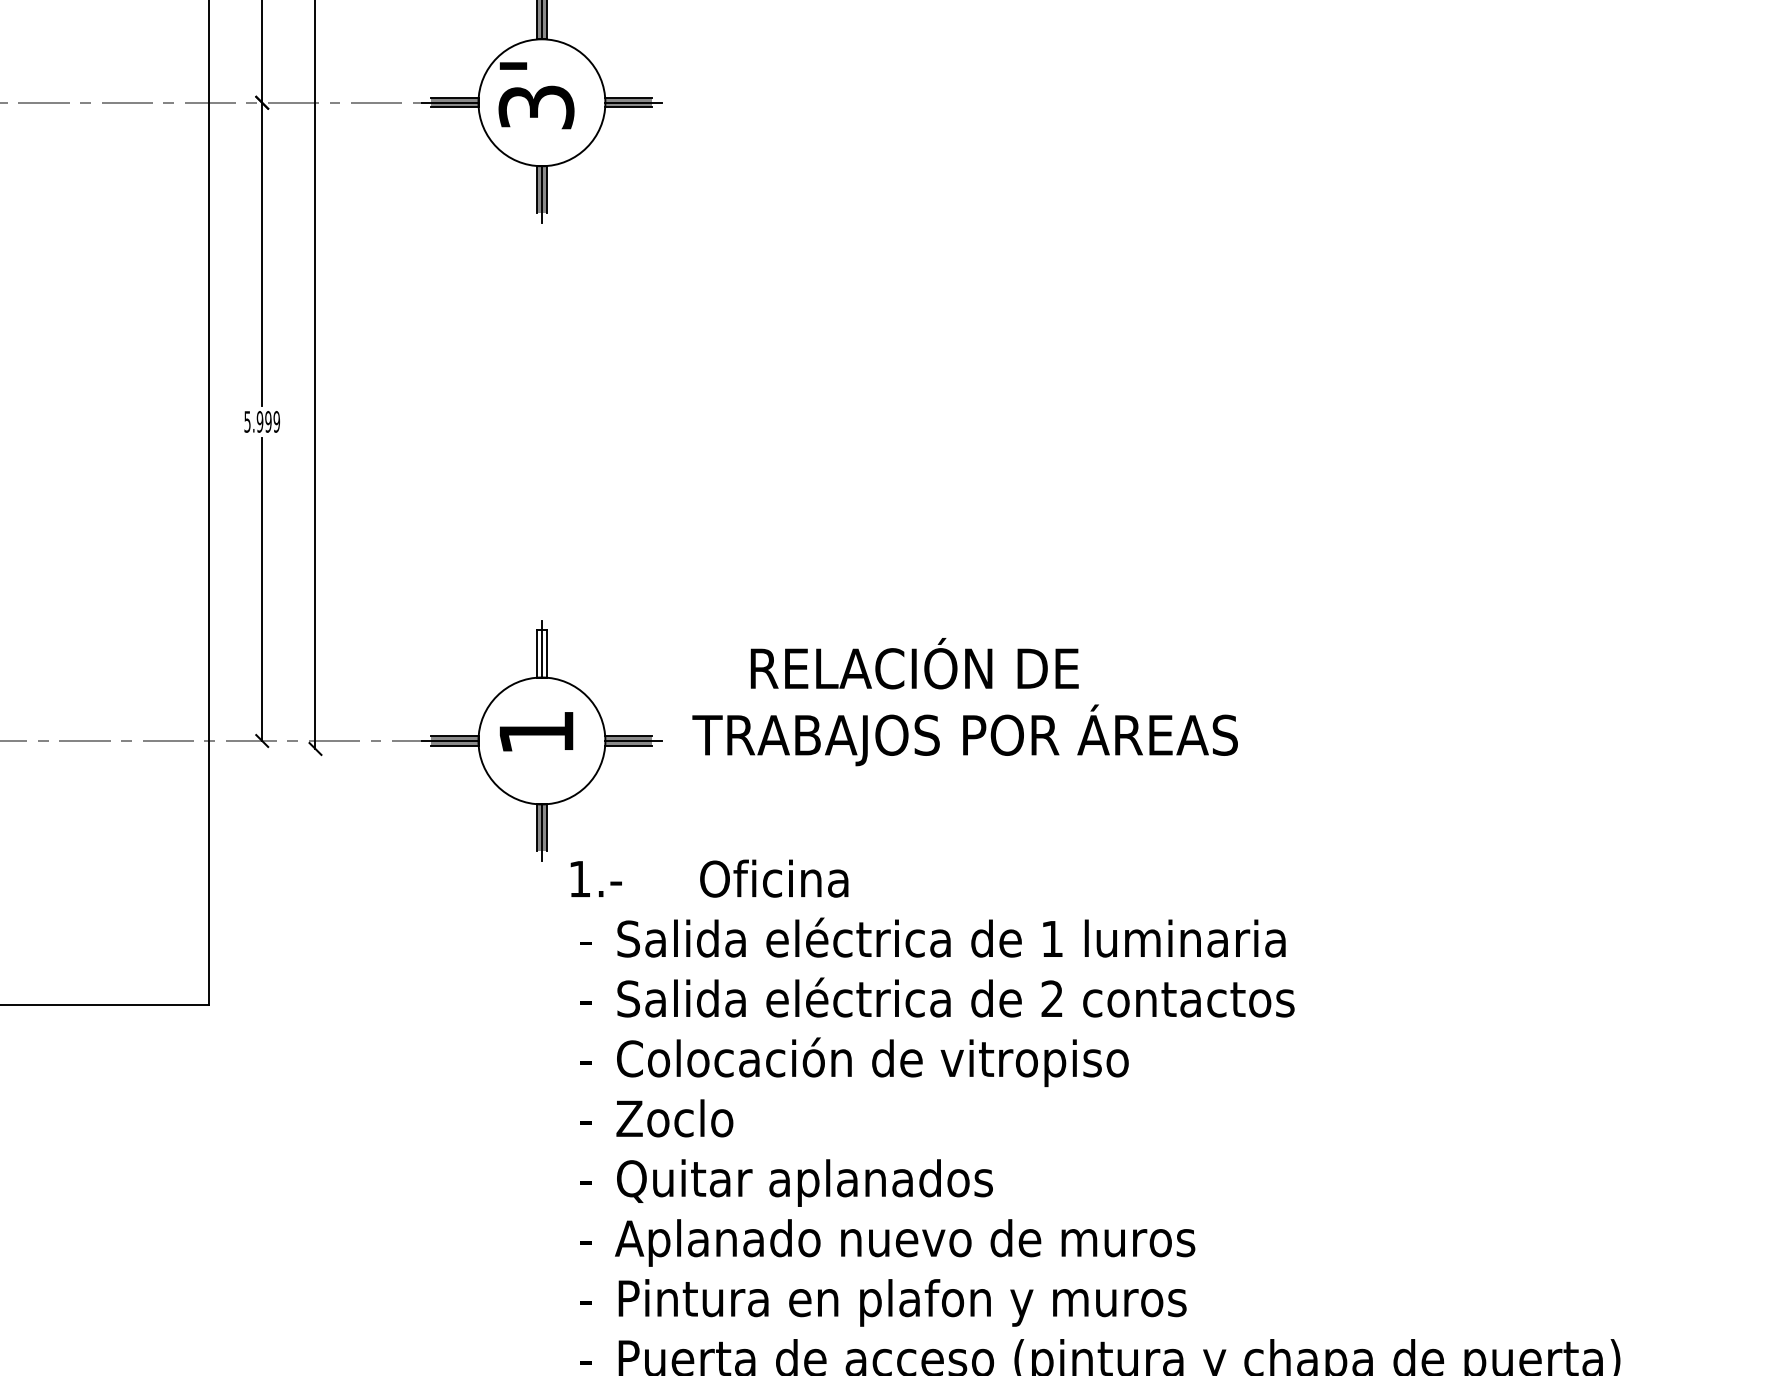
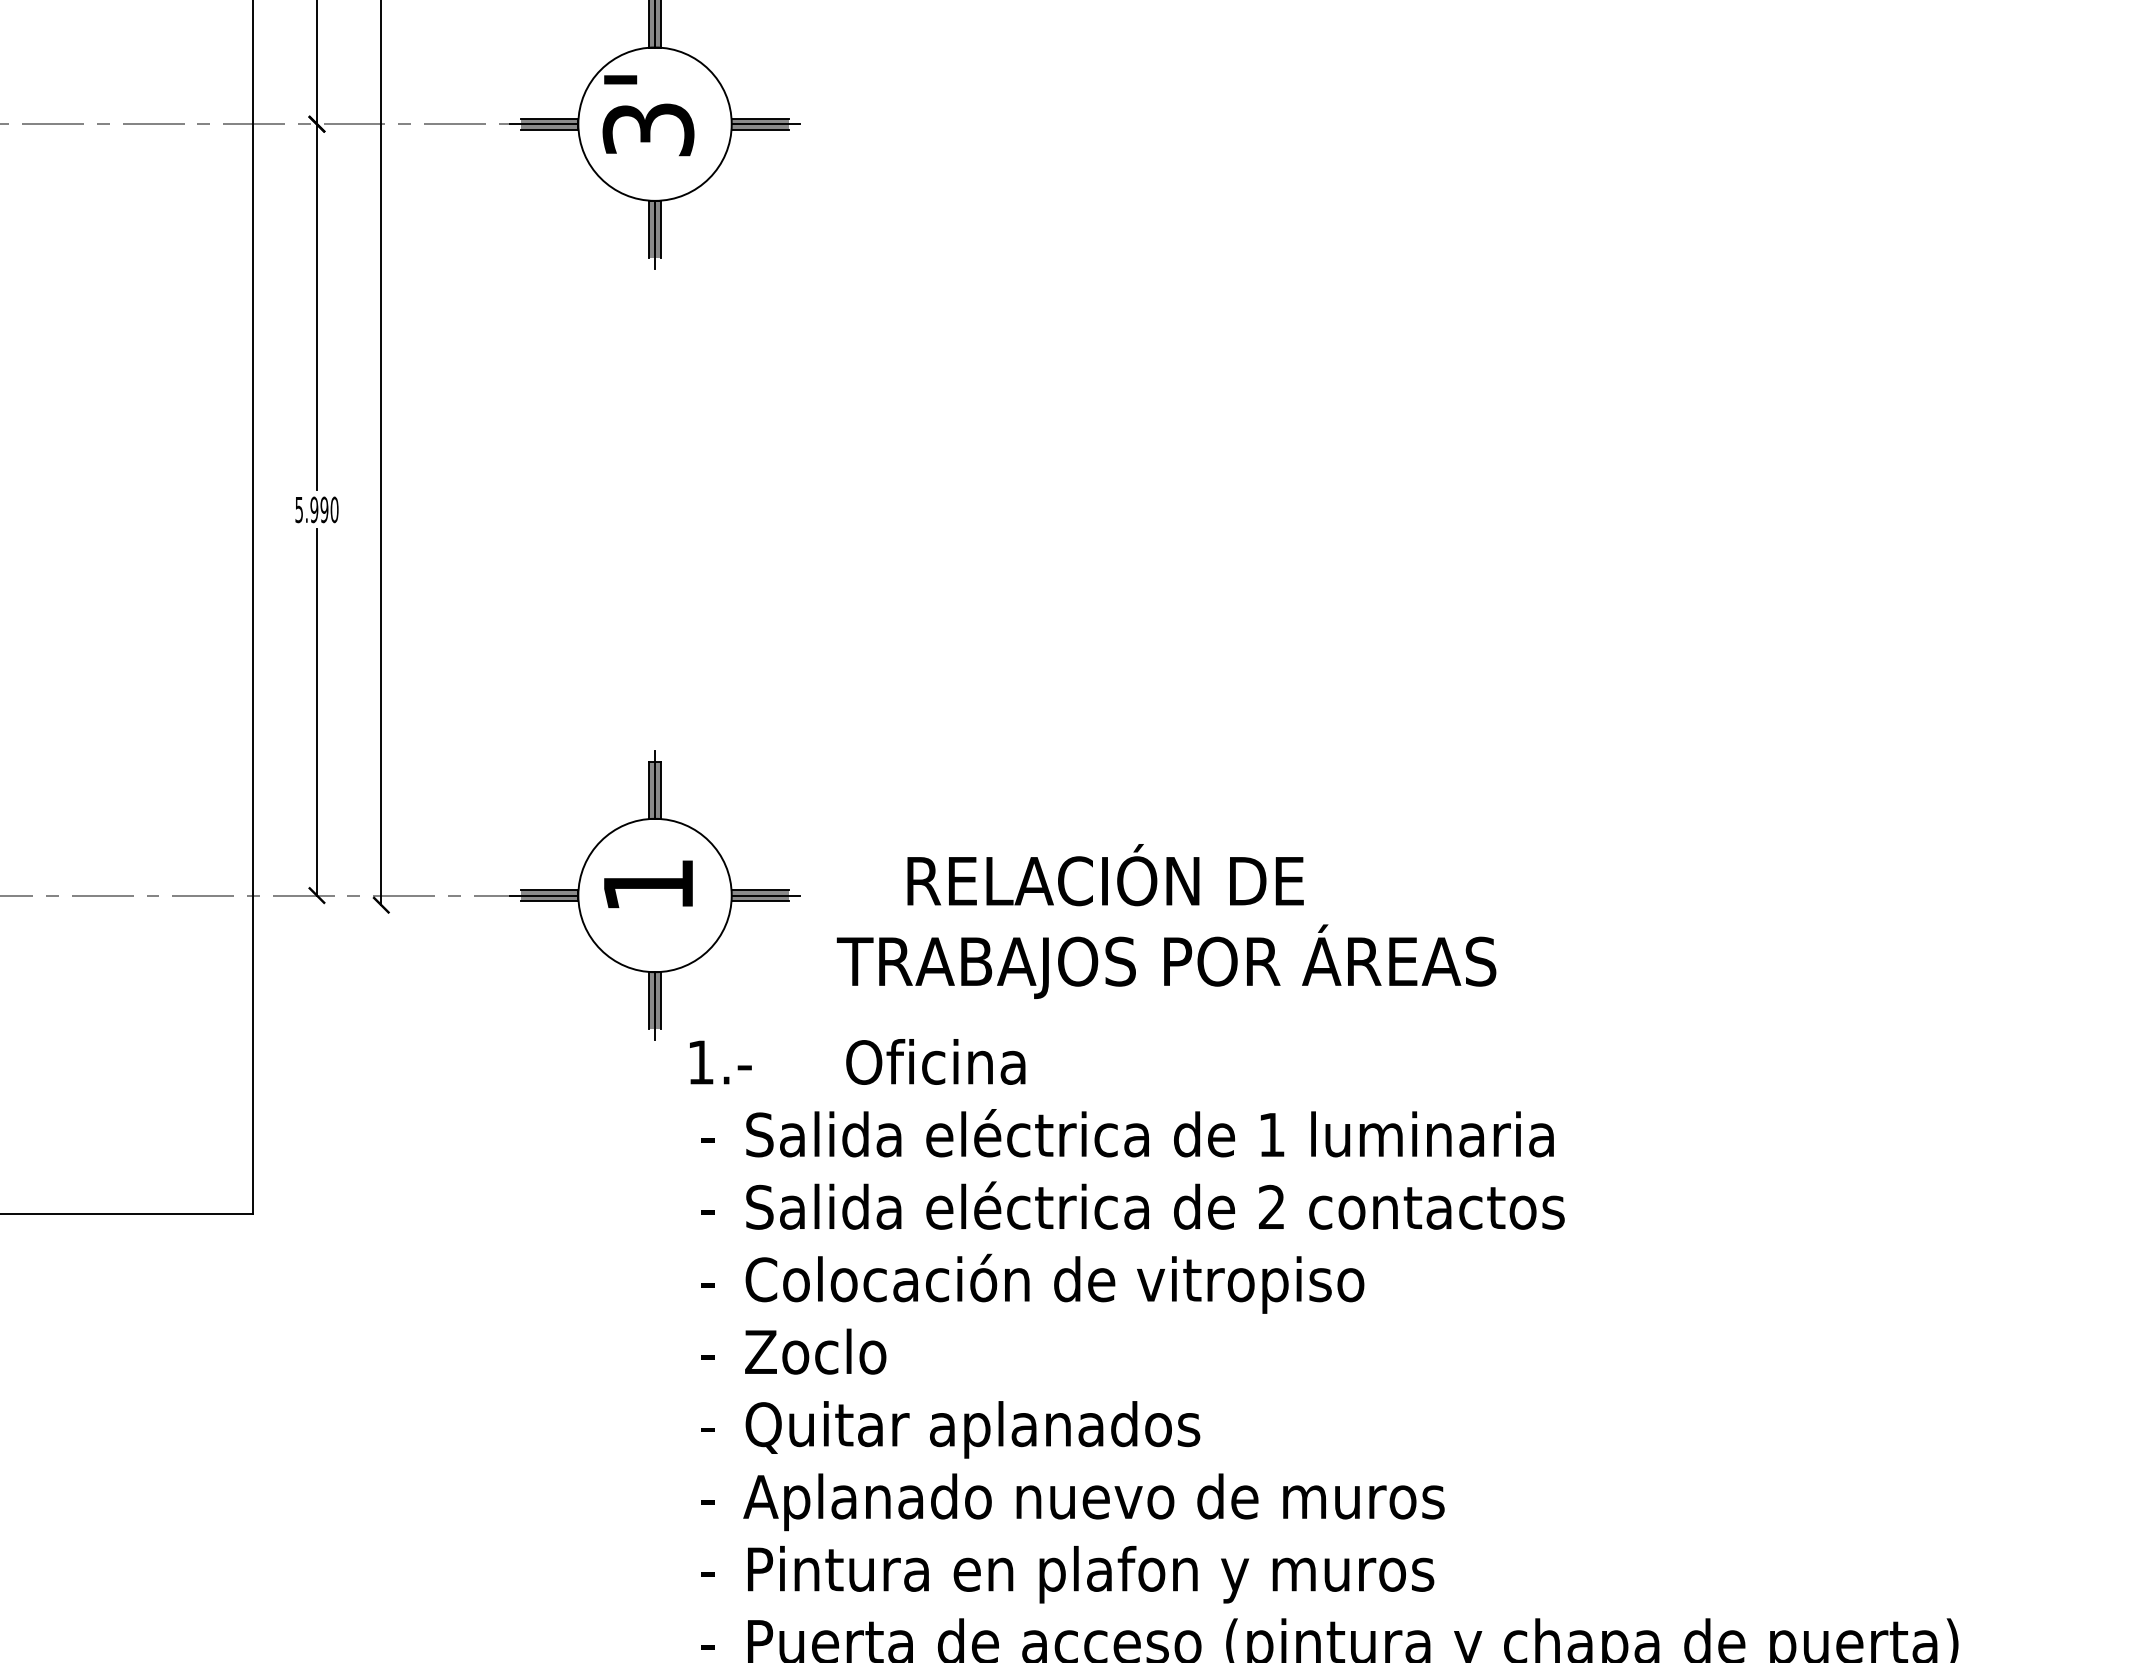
text: (276, 422) -> (334, 510), 5.999 -> 5.990
fill: (541, 653) -> (654, 789), added
text: (965, 702) -> (1166, 921), moved

